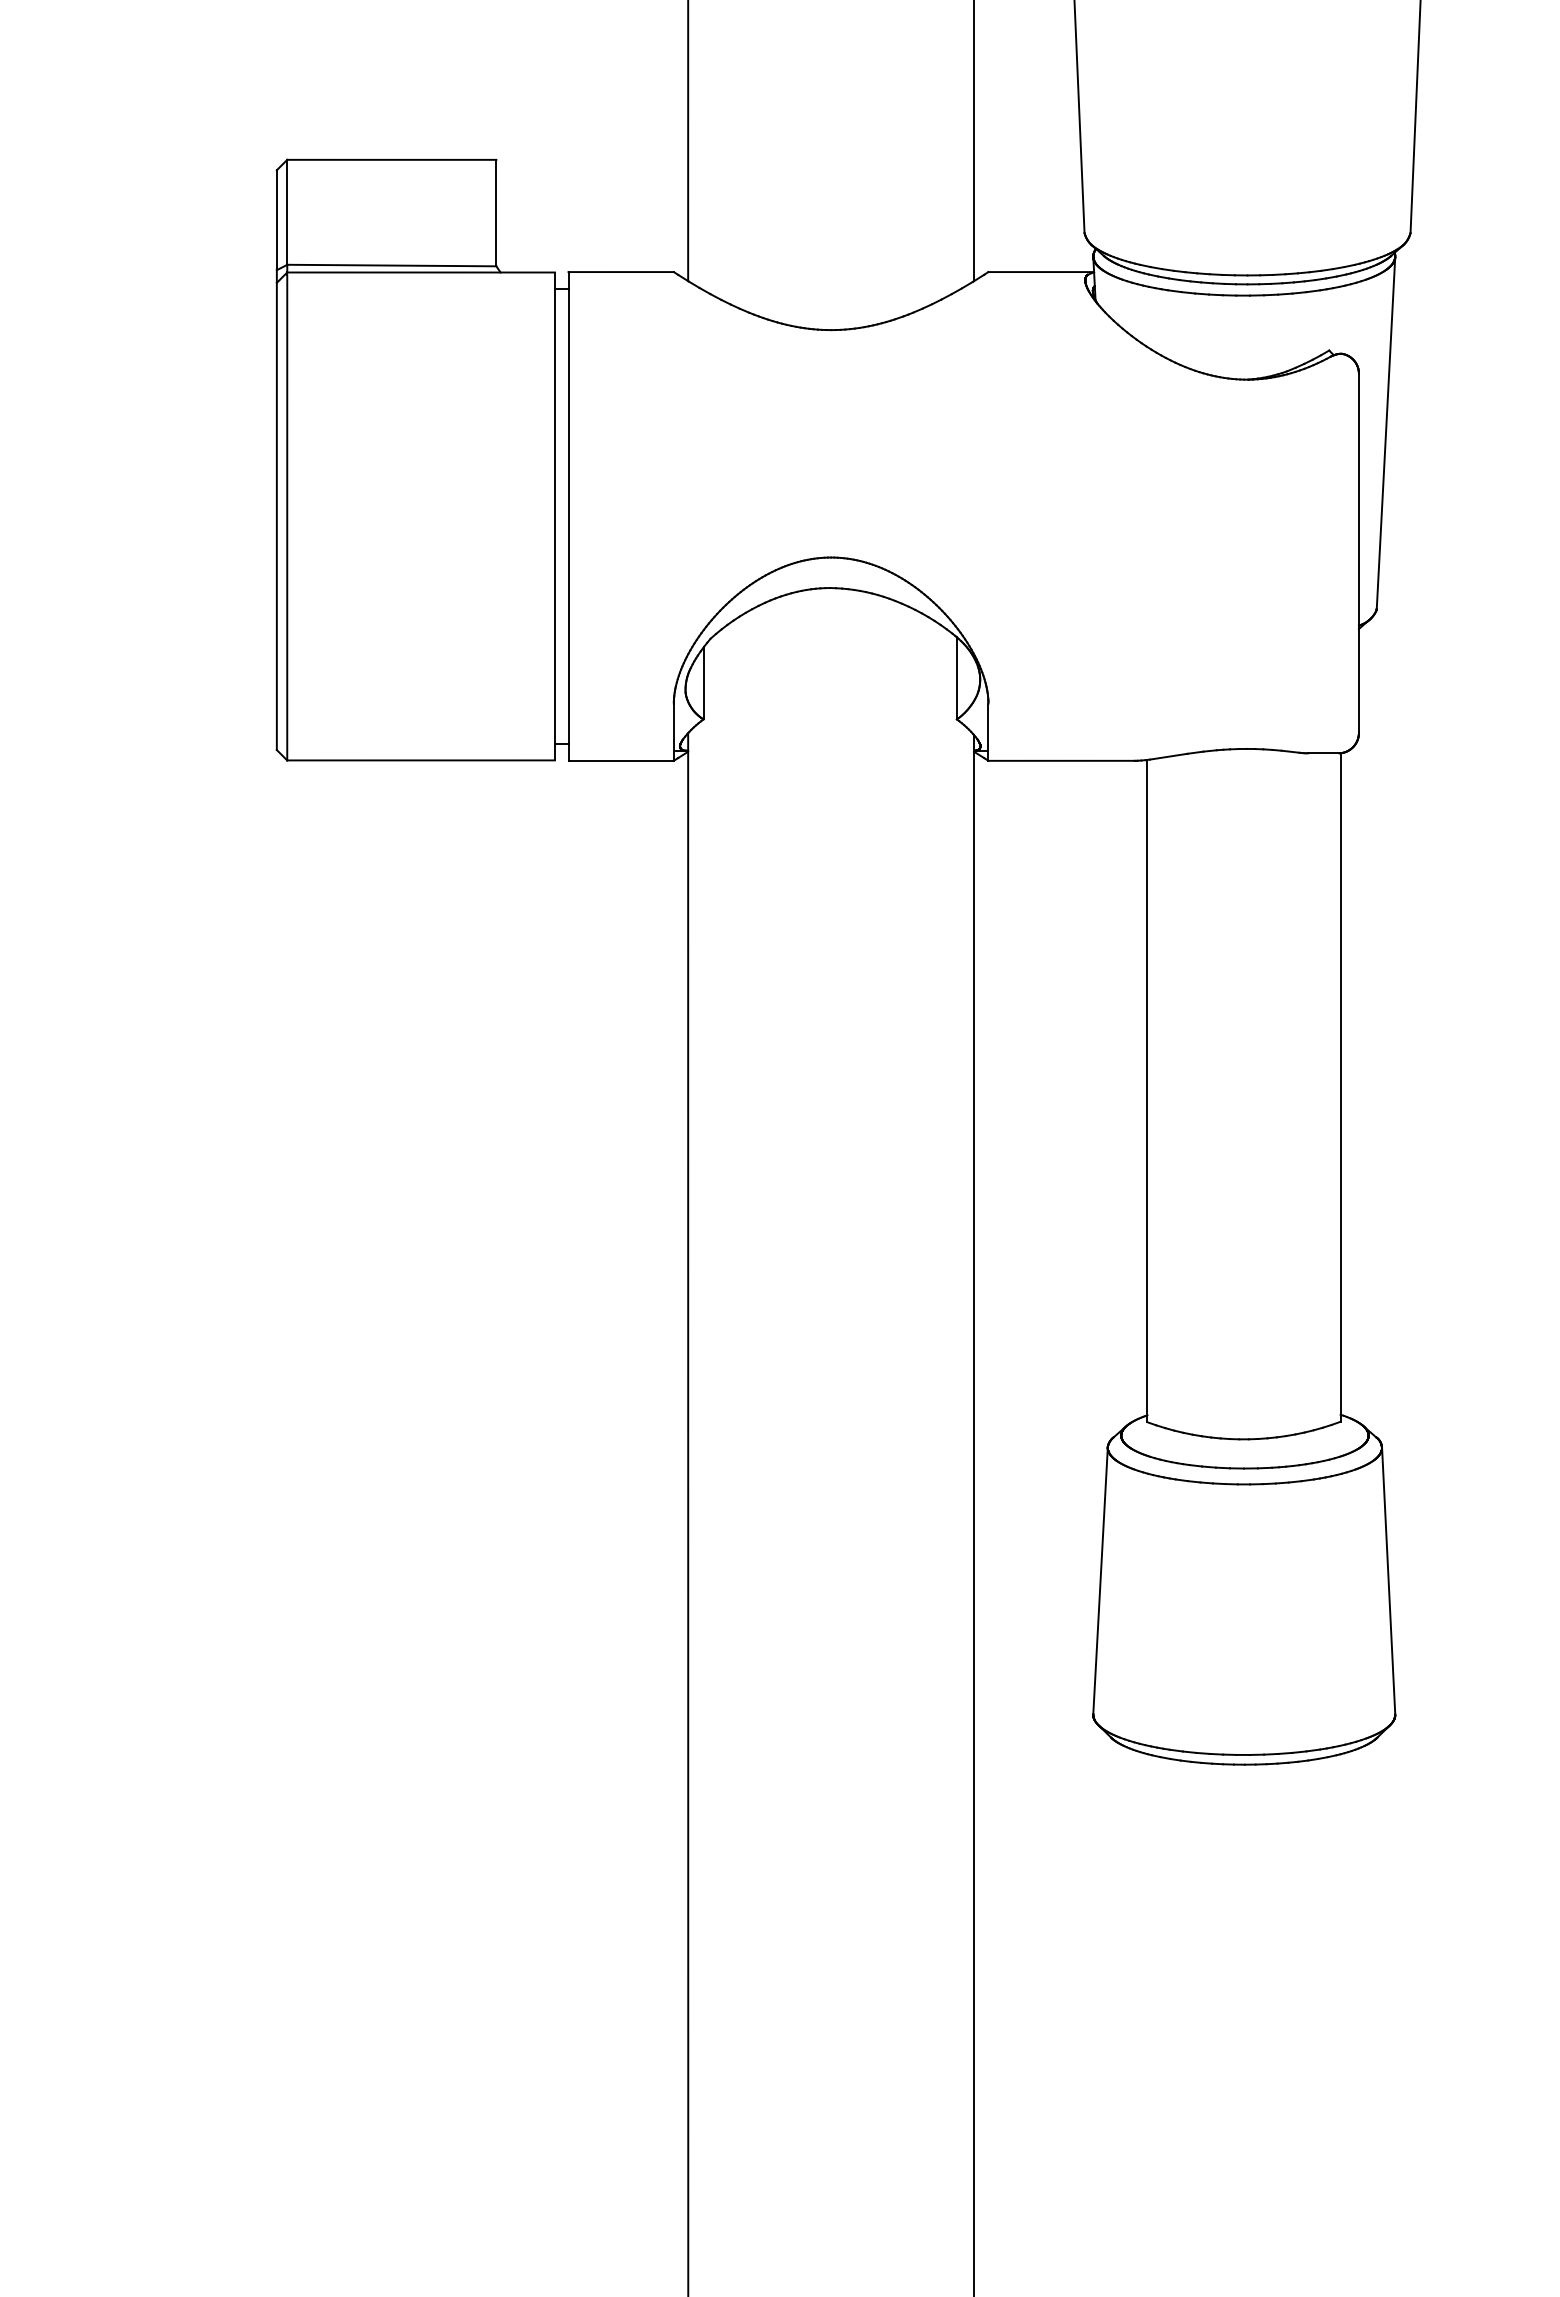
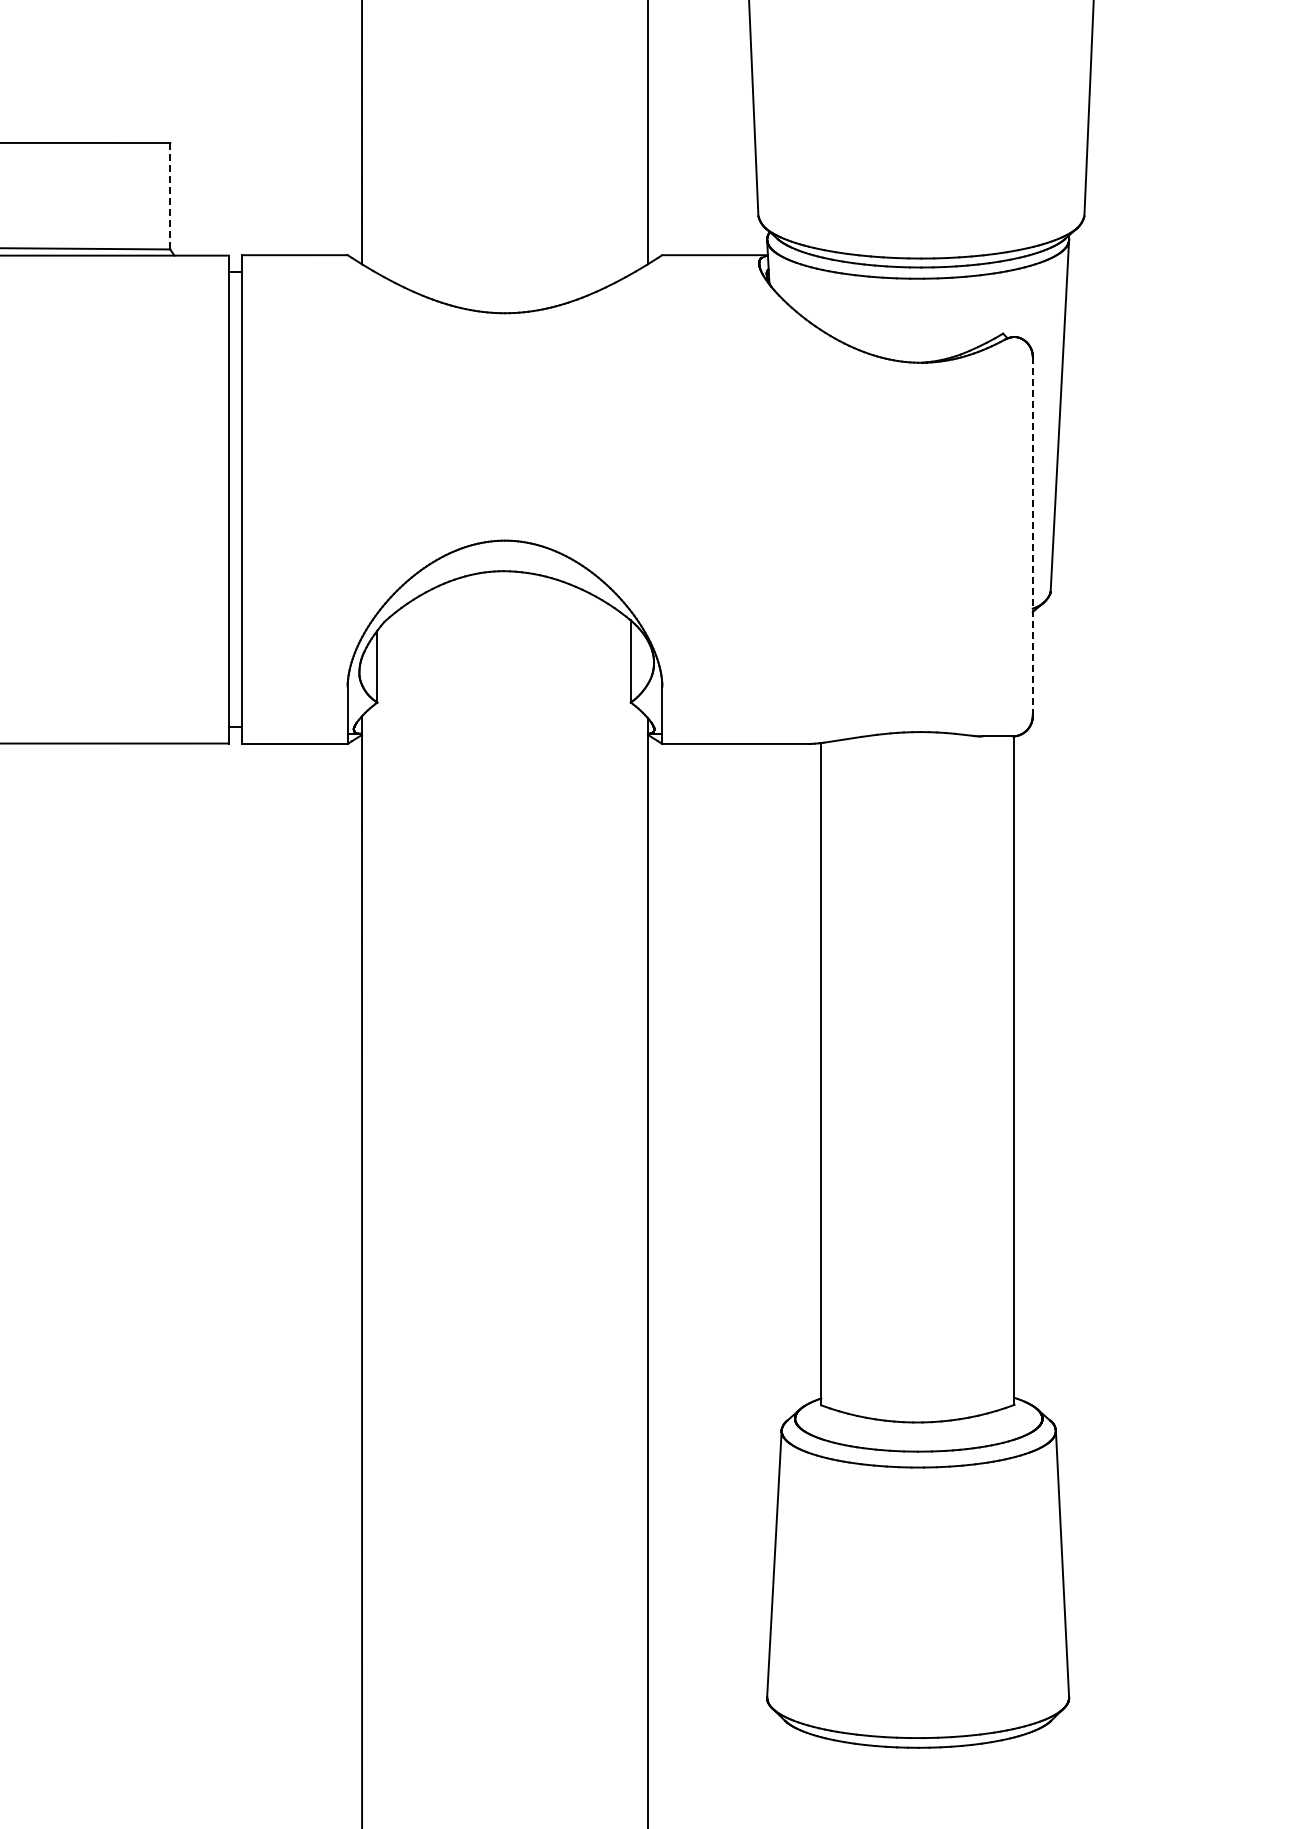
line: (496, 212) -> (170, 195), solid -> dashed
line: (1358, 552) -> (1032, 535), solid -> dashed

